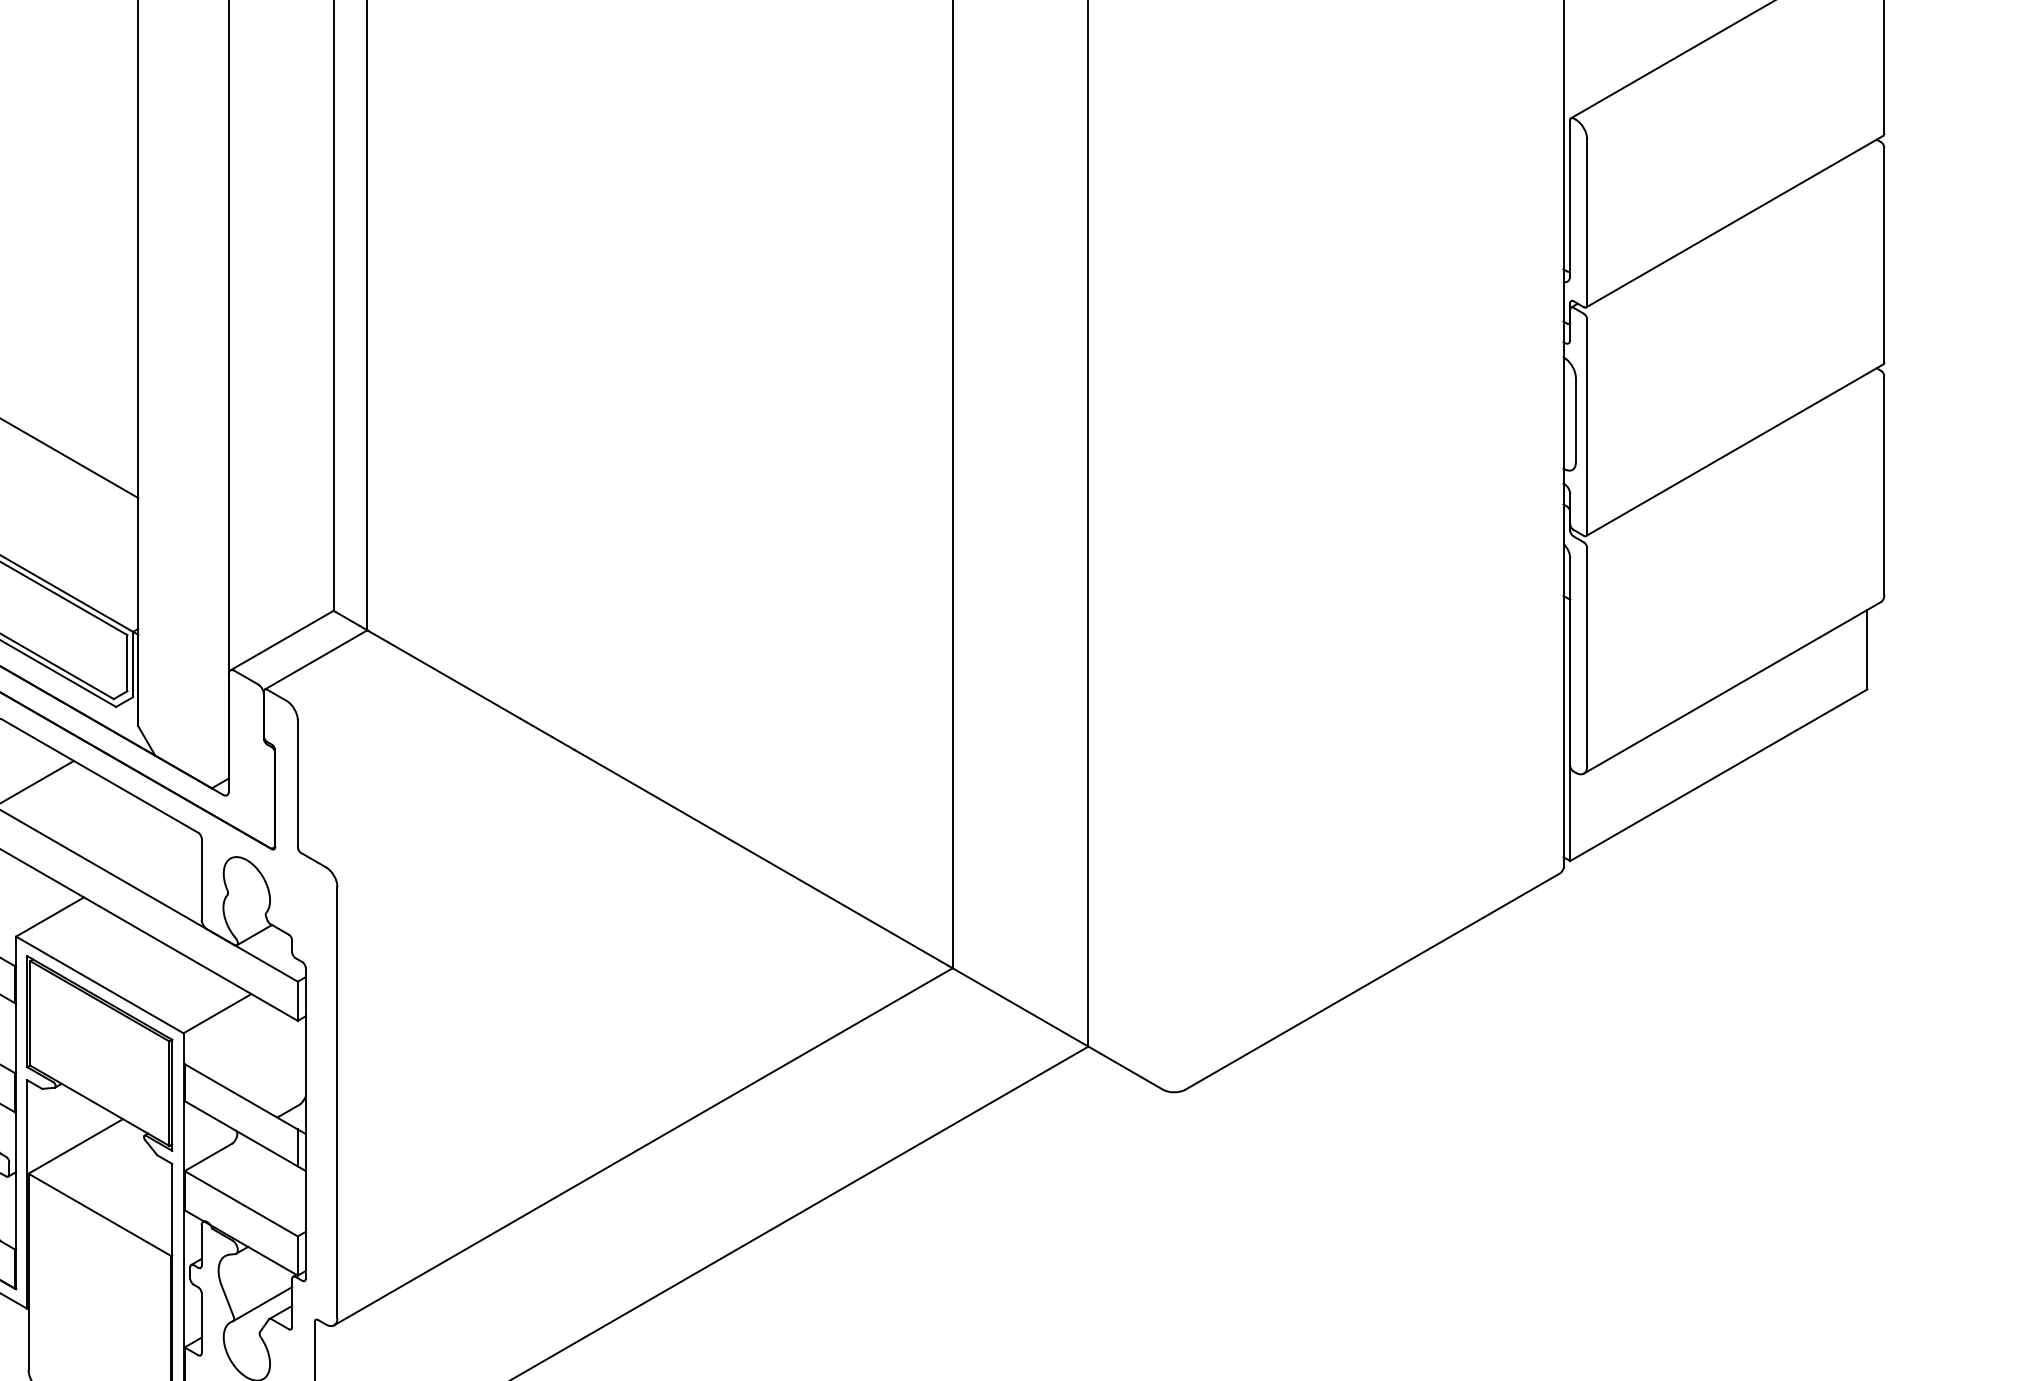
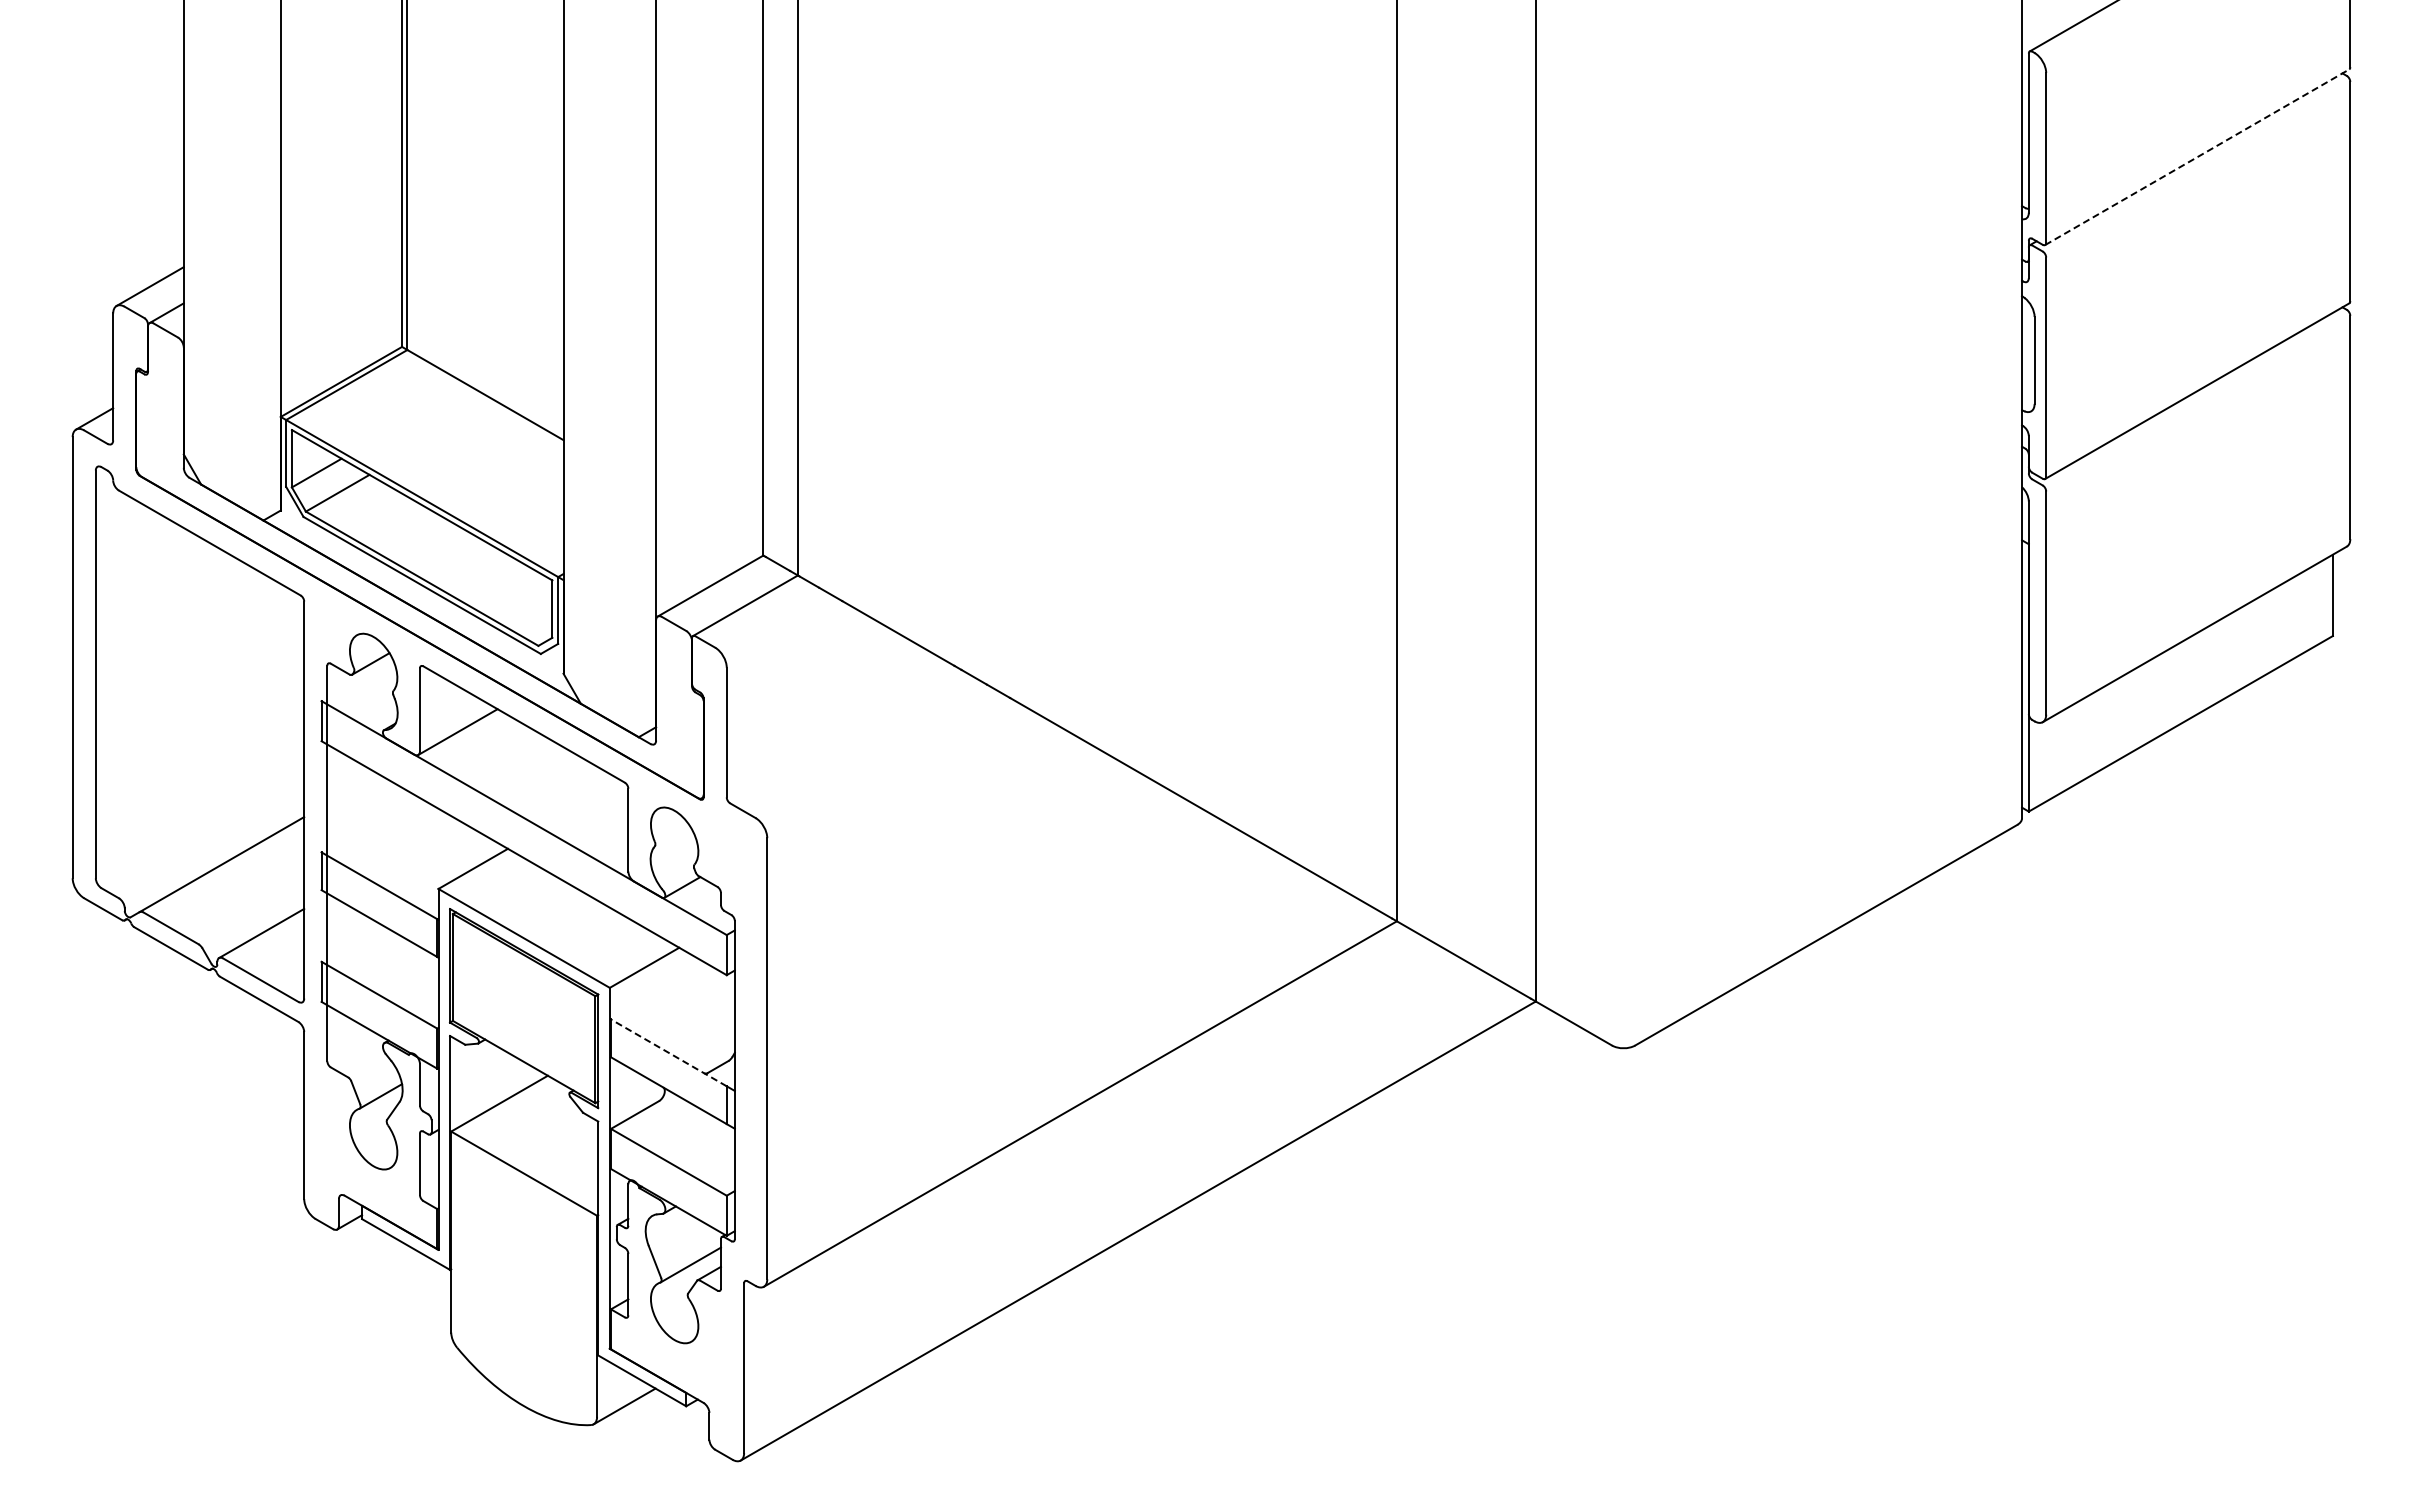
line: (1735, 221) -> (2197, 157), solid -> dashed
line: (240, 1096) -> (668, 1052), solid -> dashed

